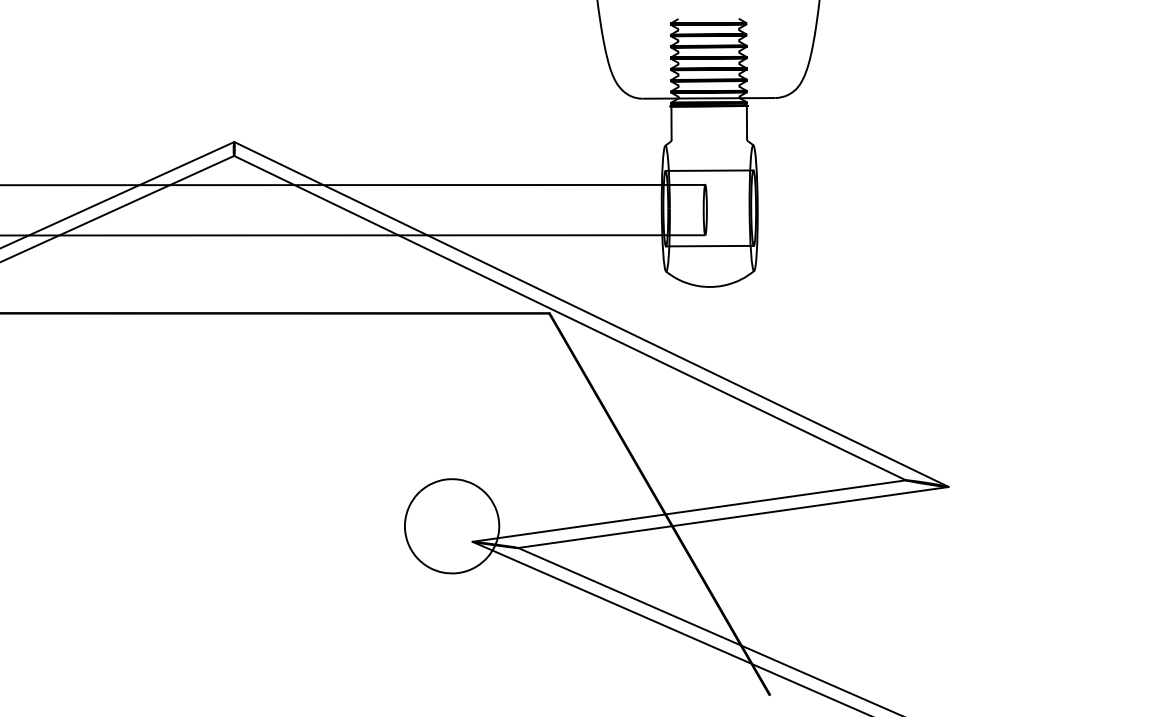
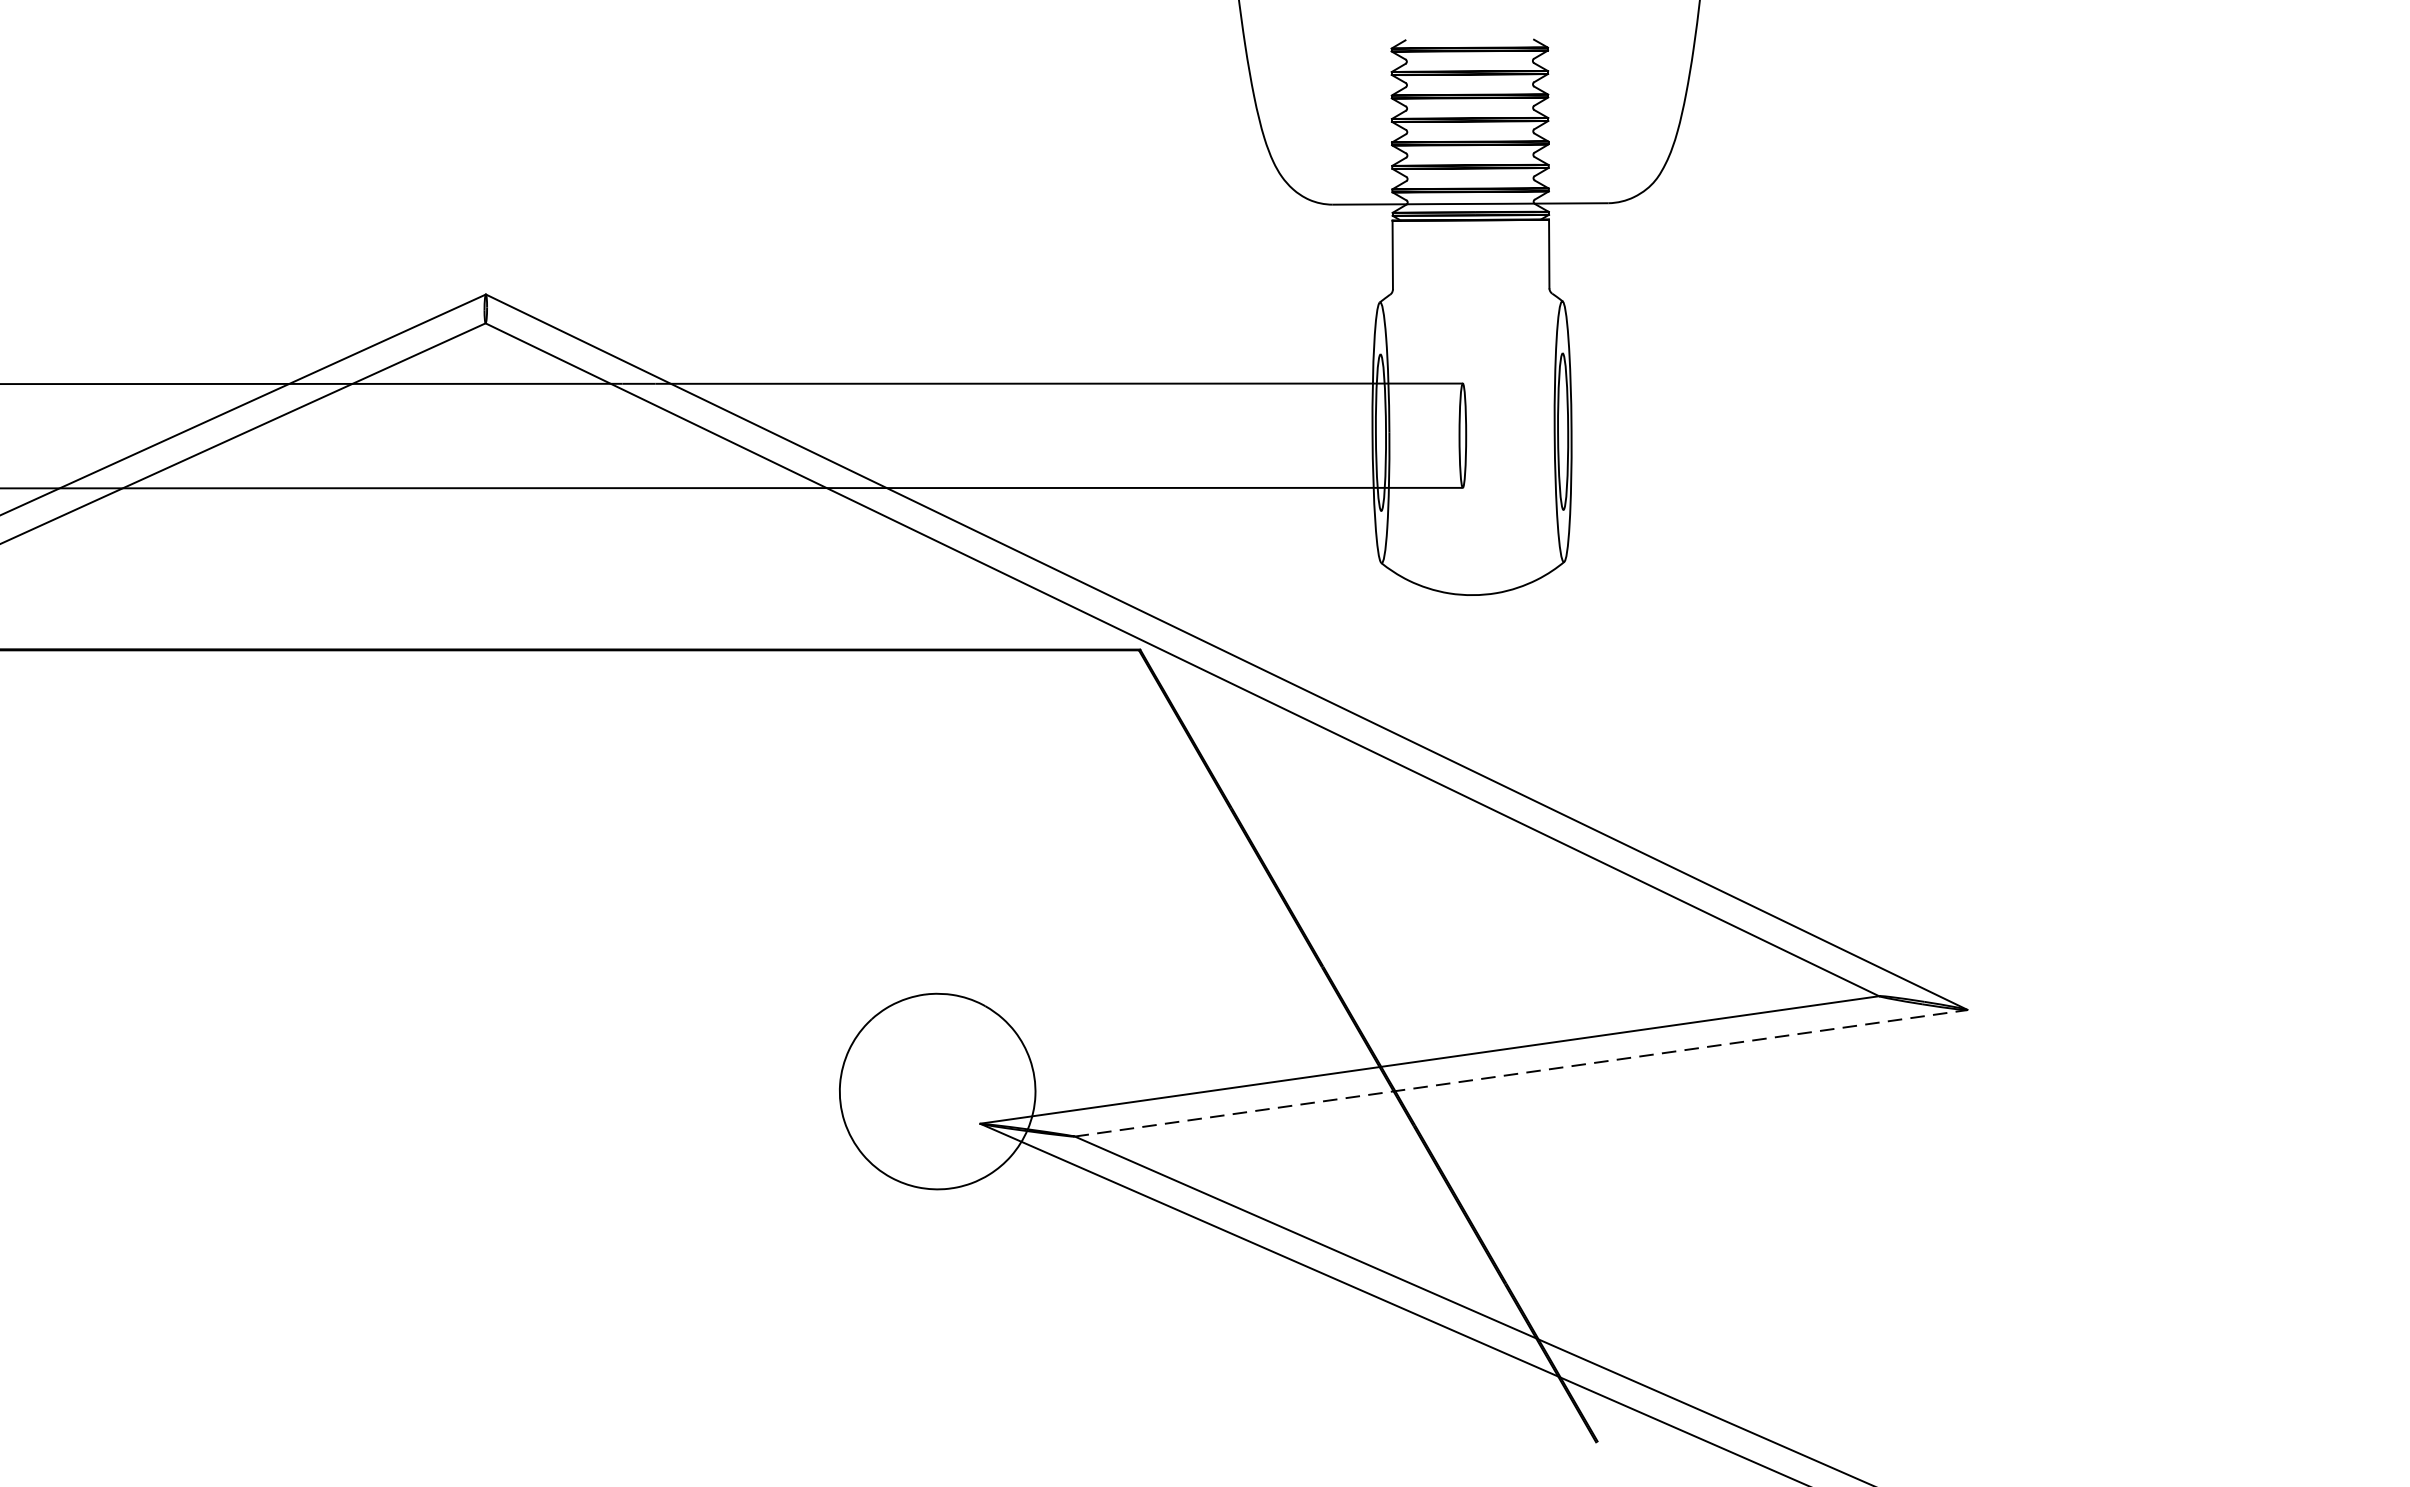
line: (709, 170) -> (1471, 353), removed
line: (709, 245) -> (1471, 509), removed
line: (733, 517) -> (1521, 1073), solid -> dashed

